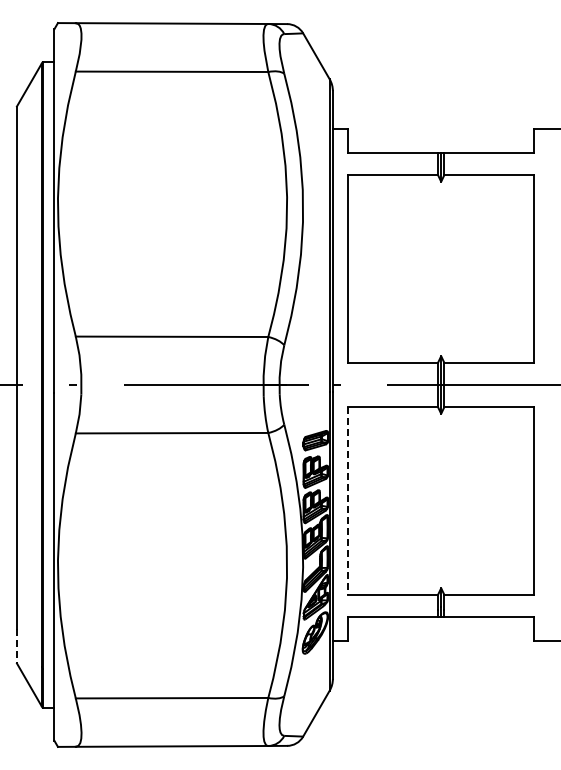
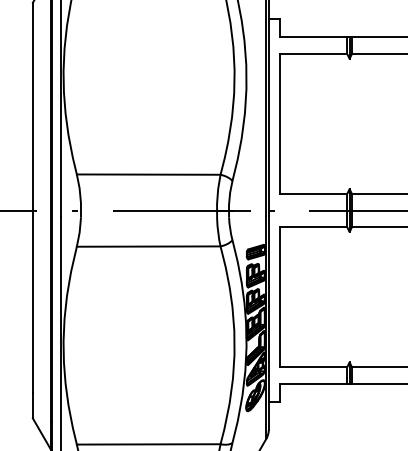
line: (348, 501) -> (280, 297), dashed -> solid
line: (16, 646) -> (32, 405), dashed -> solid

